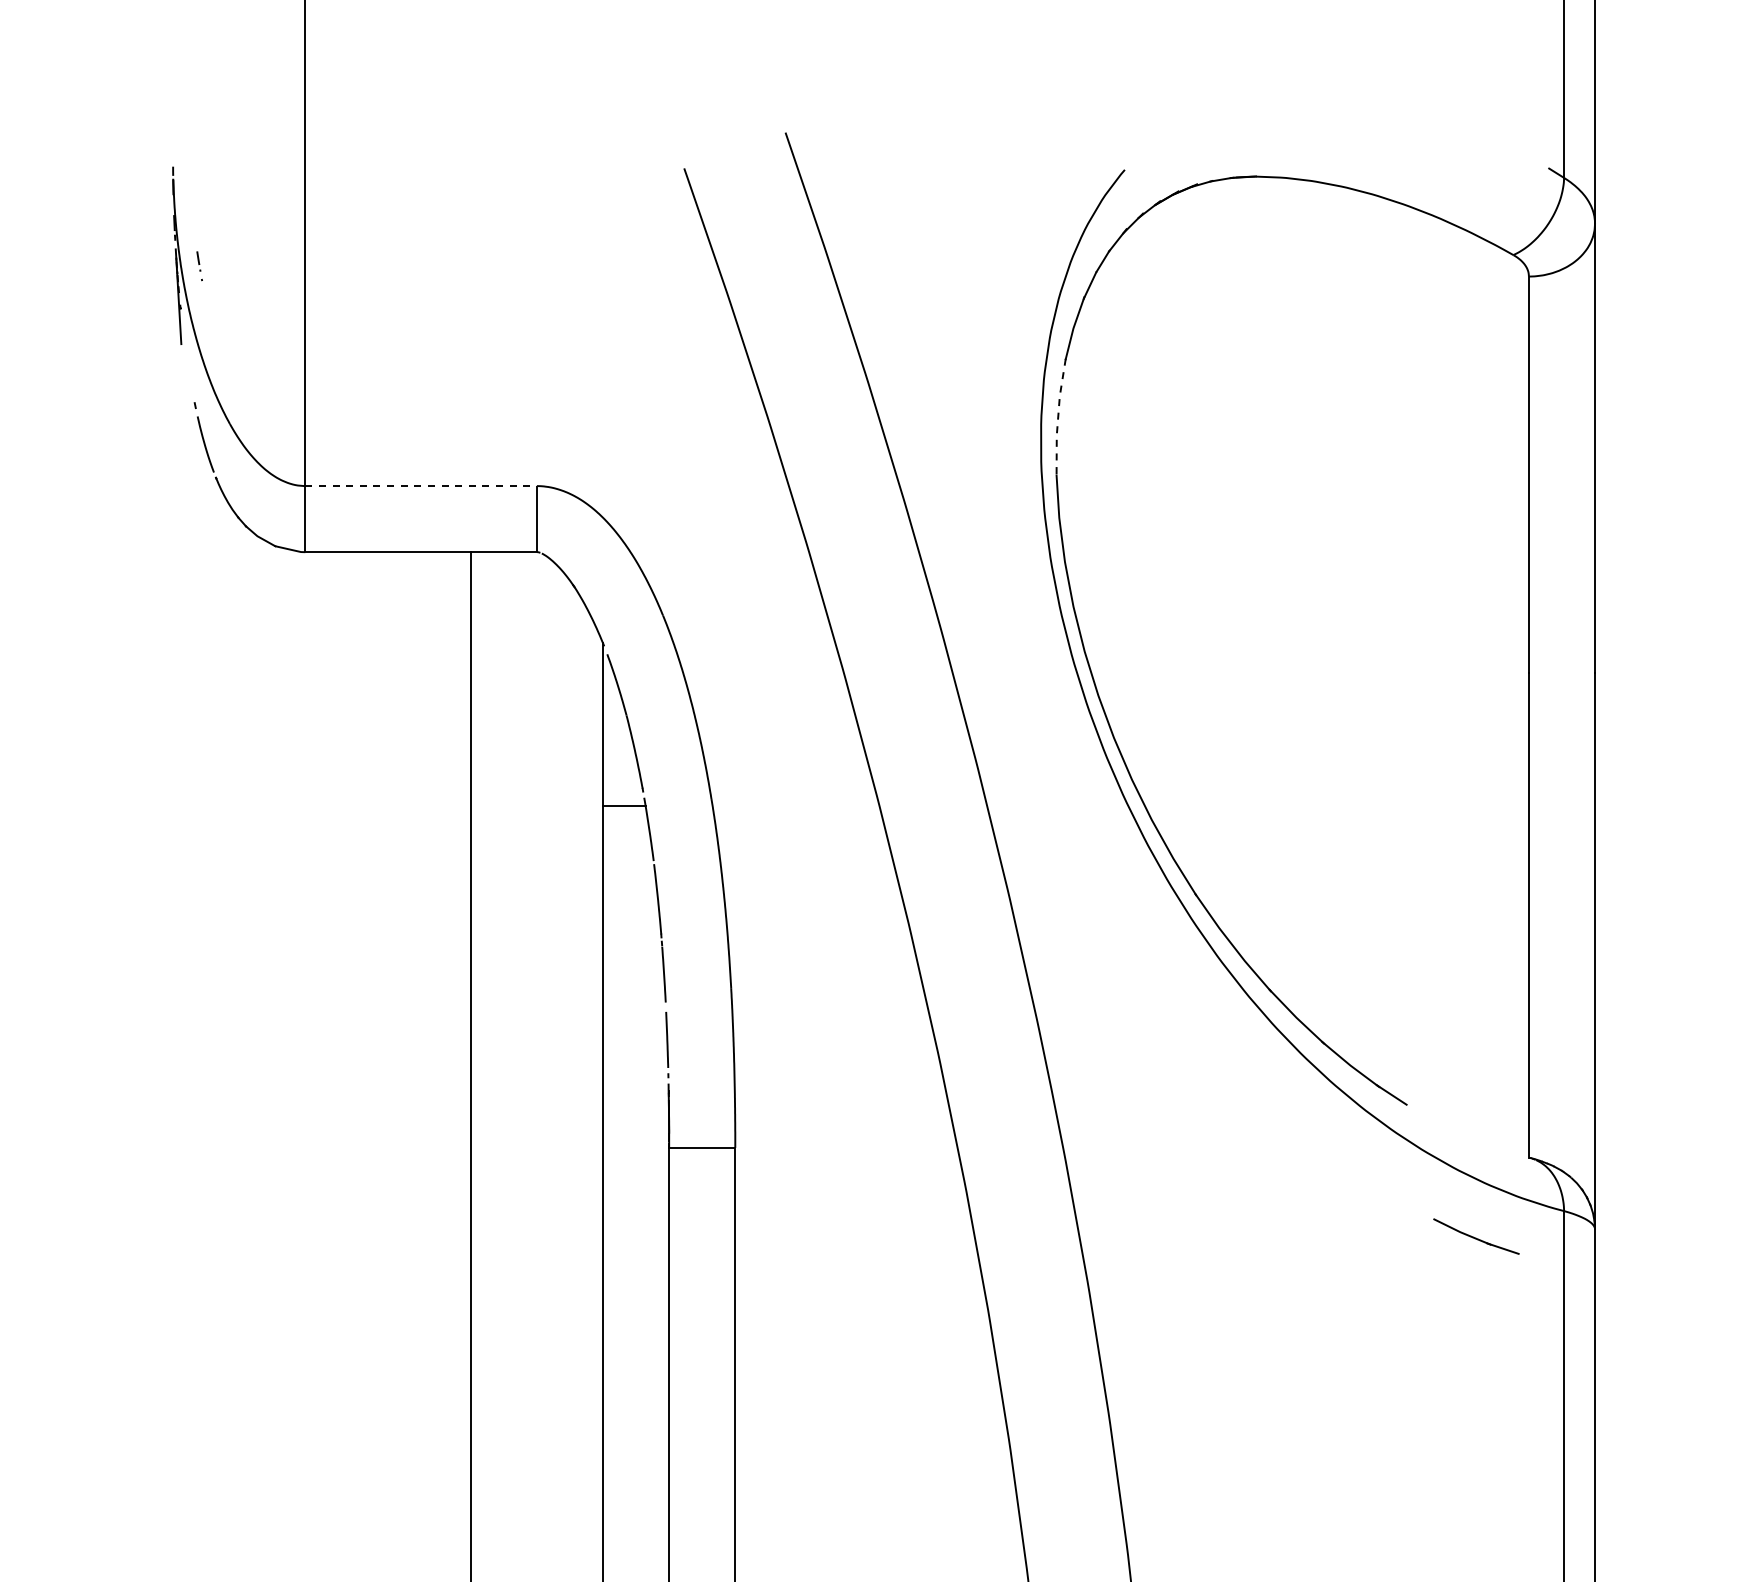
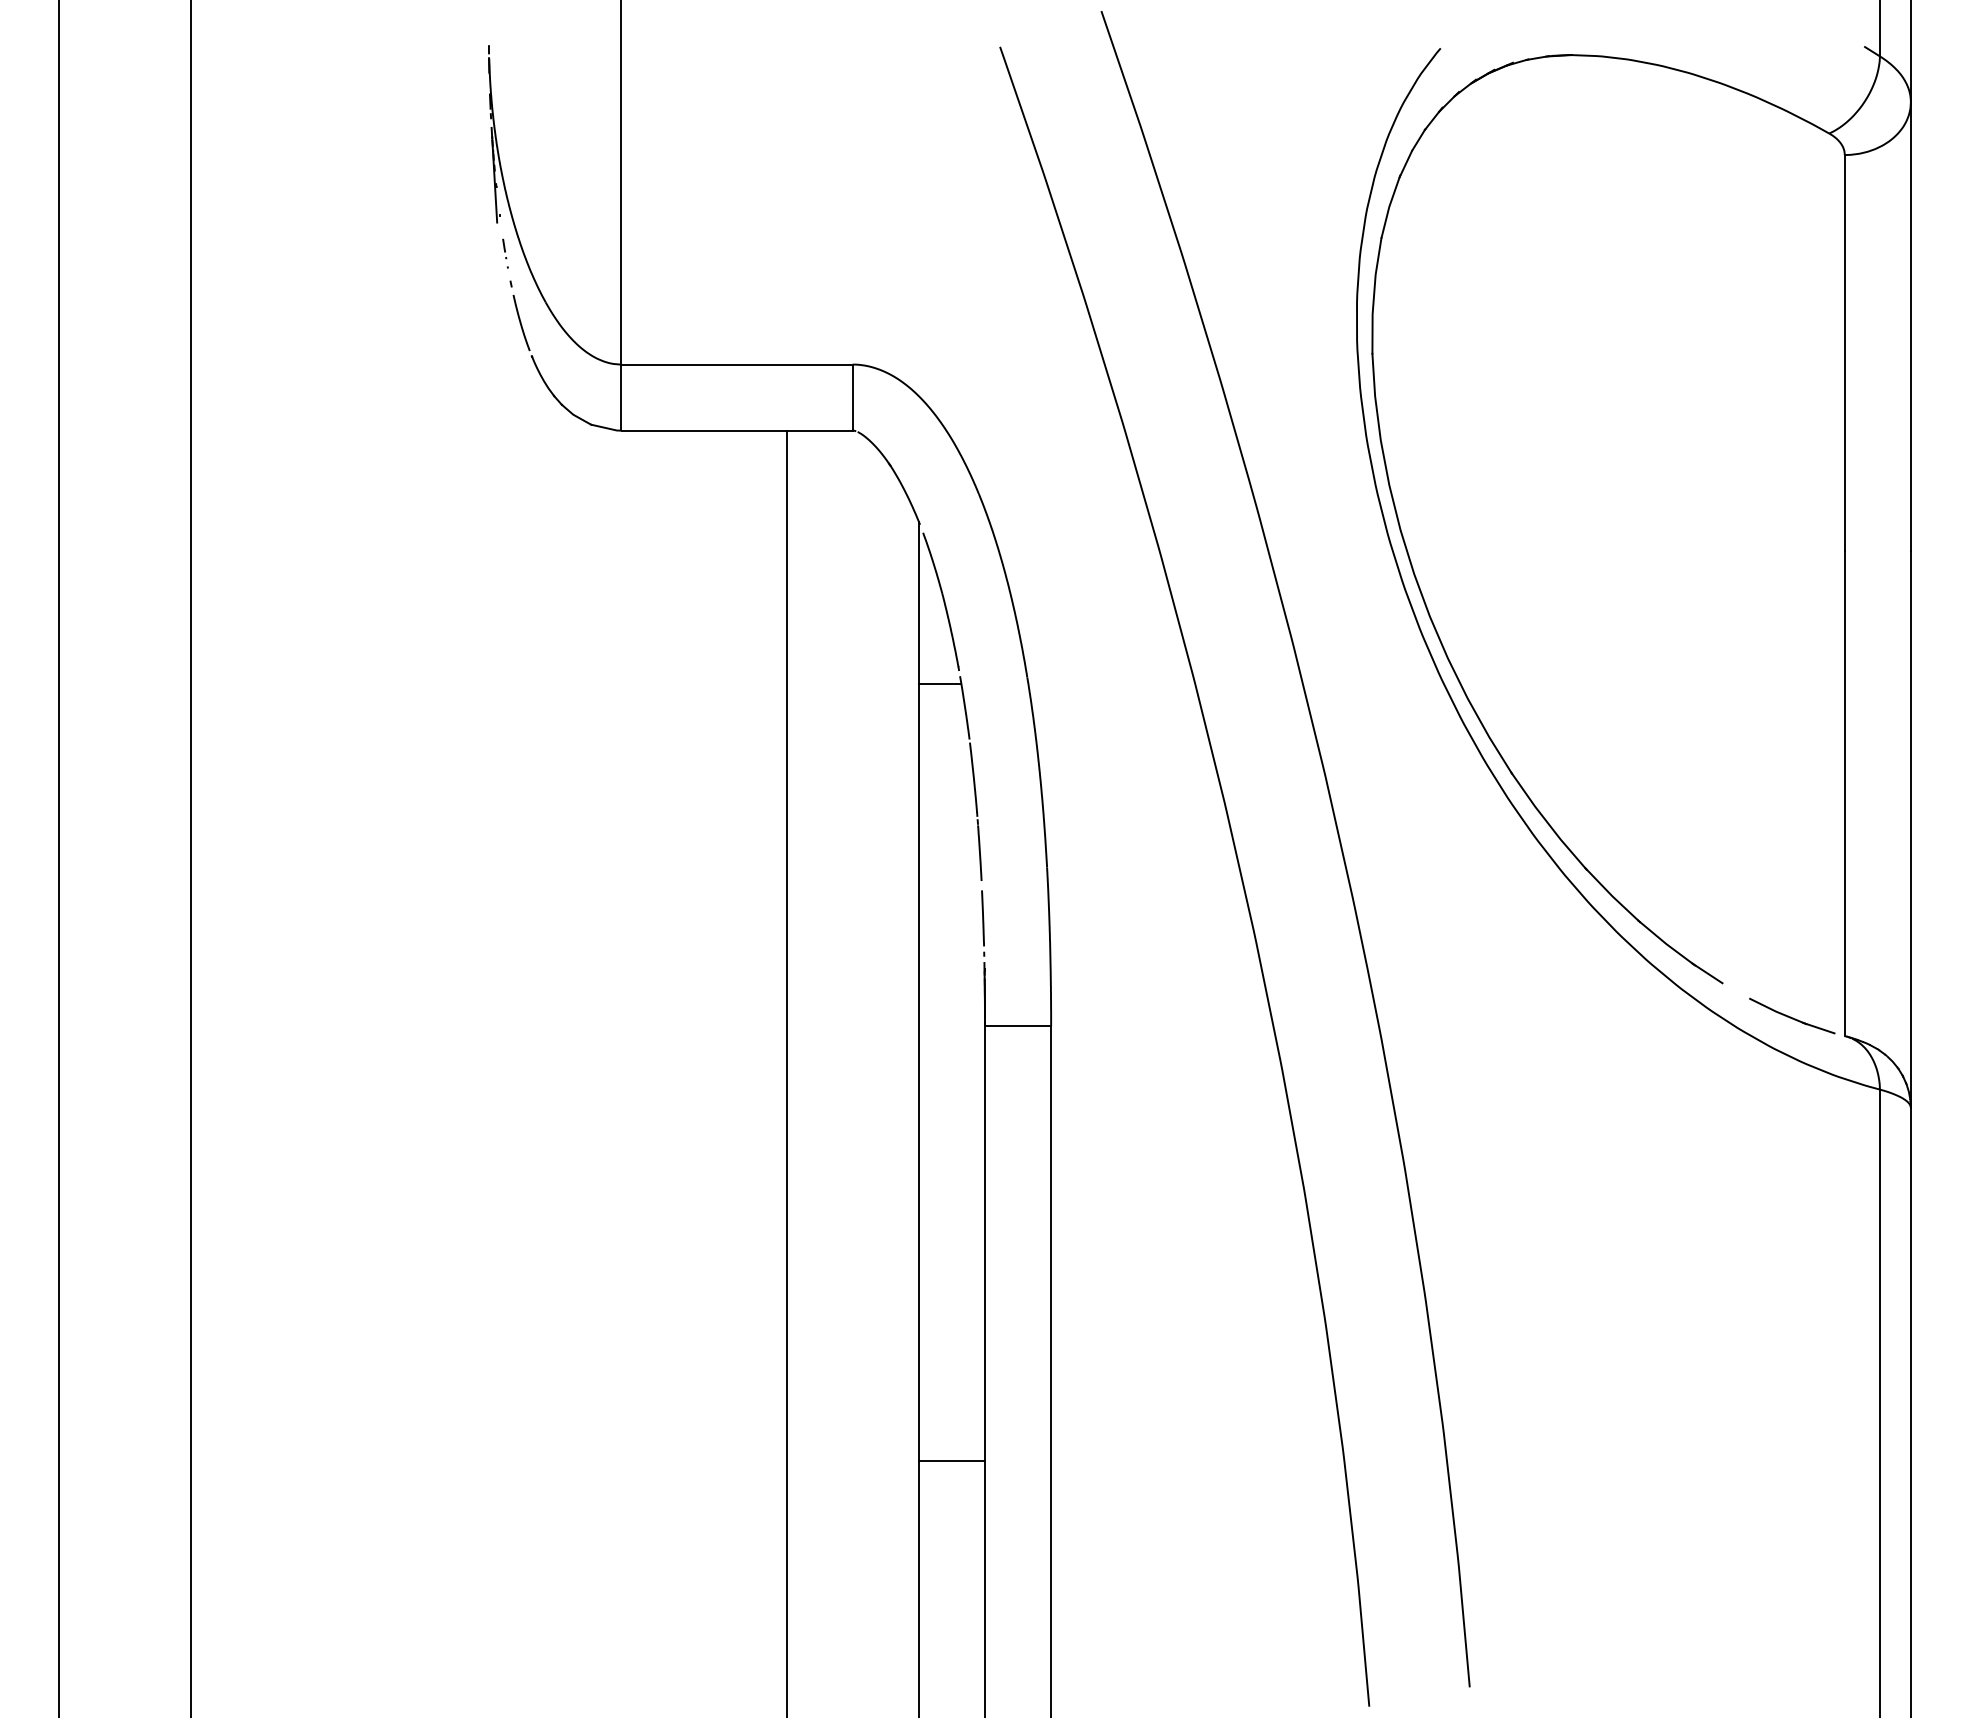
part: (199, 266) -> (505, 253), moved
line: (1057, 418) -> (1373, 296), dashed -> solid
line: (420, 486) -> (736, 364), dashed -> solid
part: (1476, 1236) -> (1792, 1015), moved

